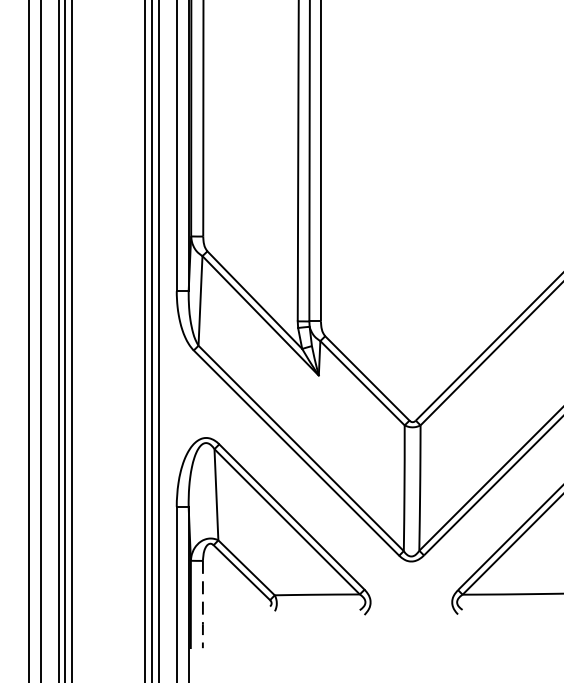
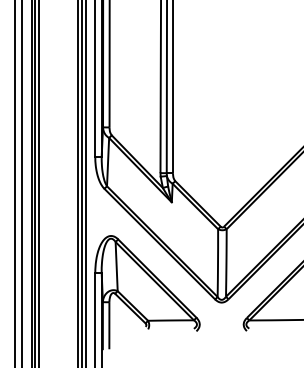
line: (203, 605) -> (109, 326), dashed -> solid

